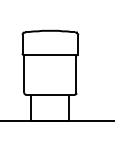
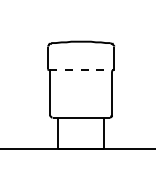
line: (50, 55) -> (81, 70), solid -> dashed

